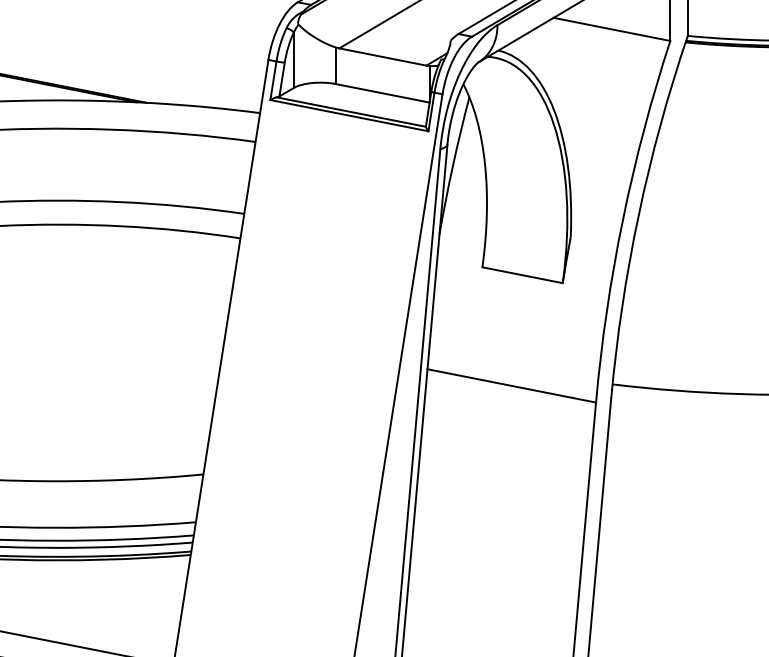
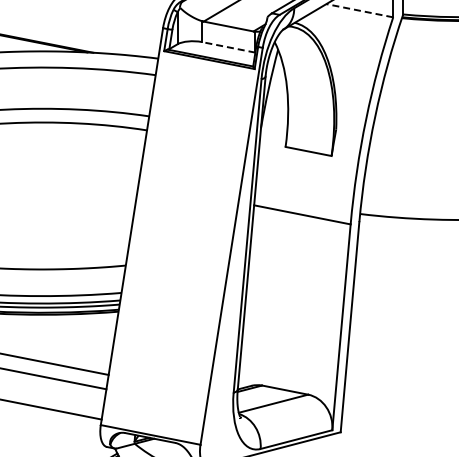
line: (611, 29) -> (359, 10), solid -> dashed
line: (382, 93) -> (228, 47), solid -> dashed

